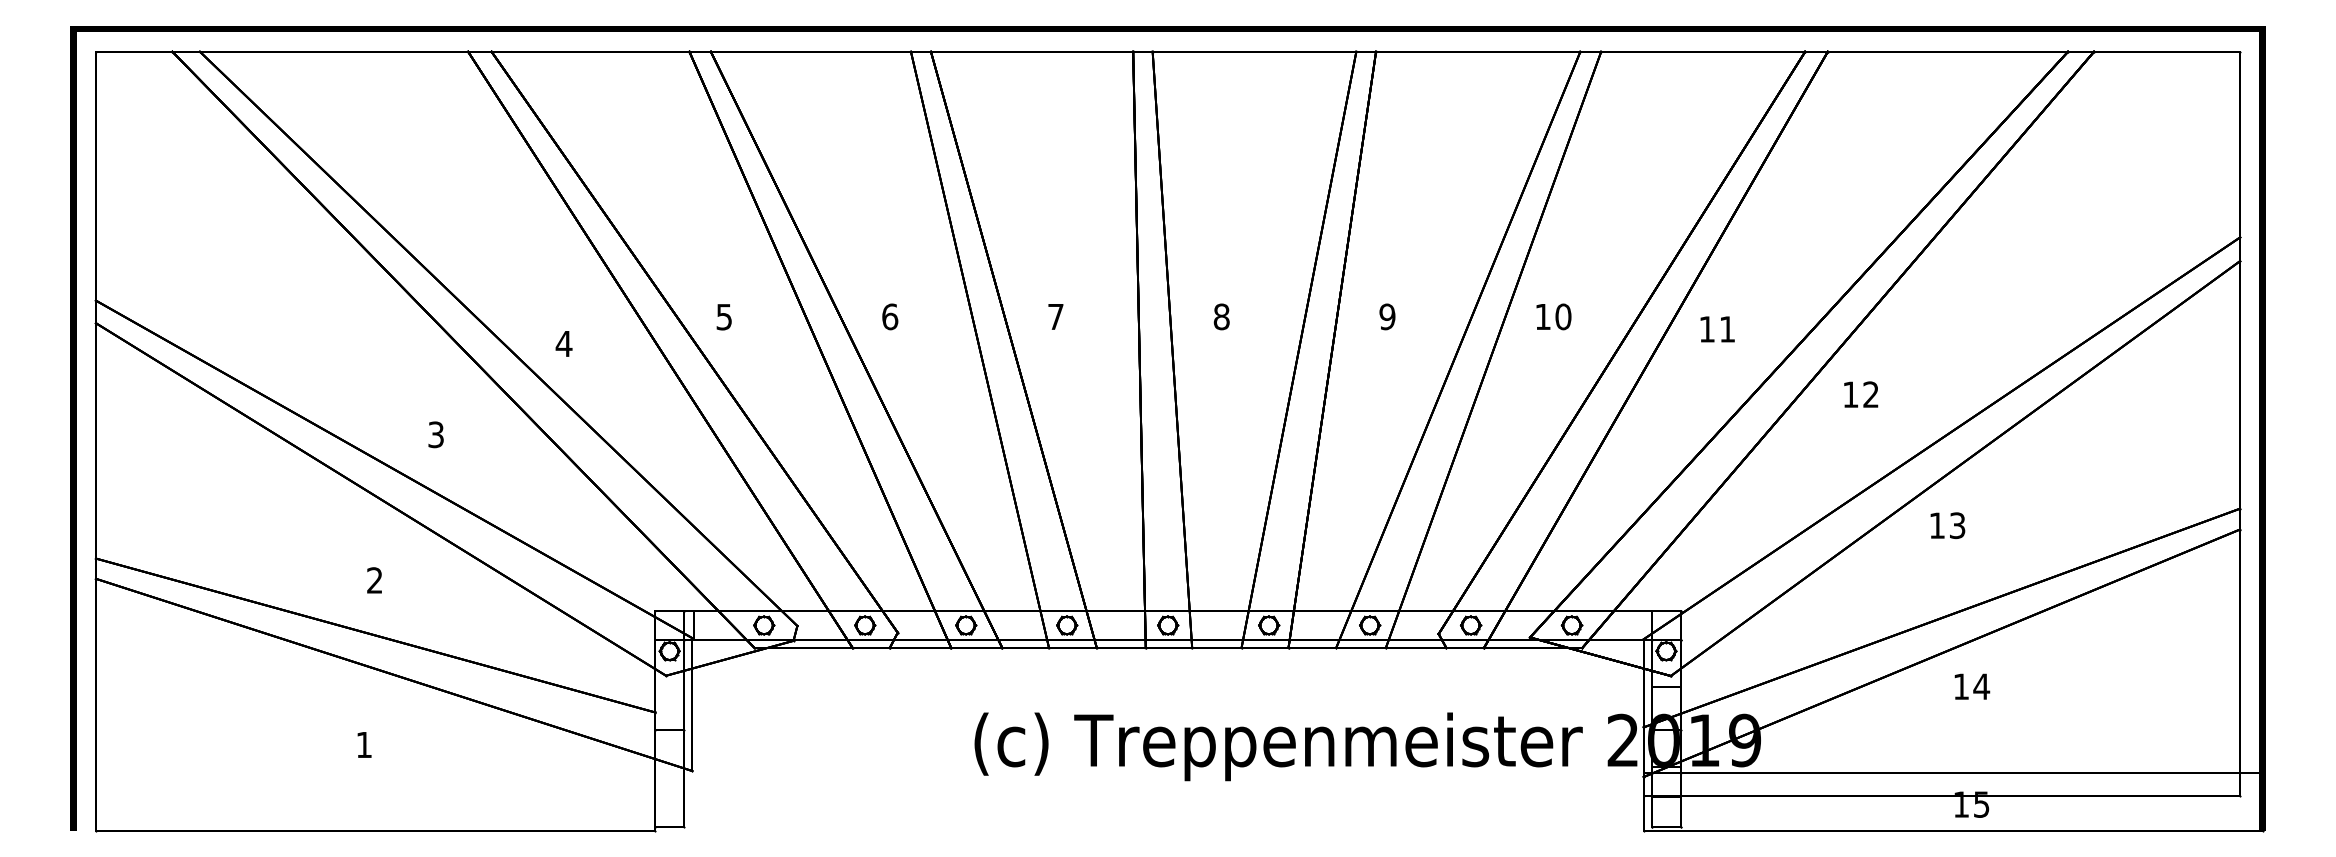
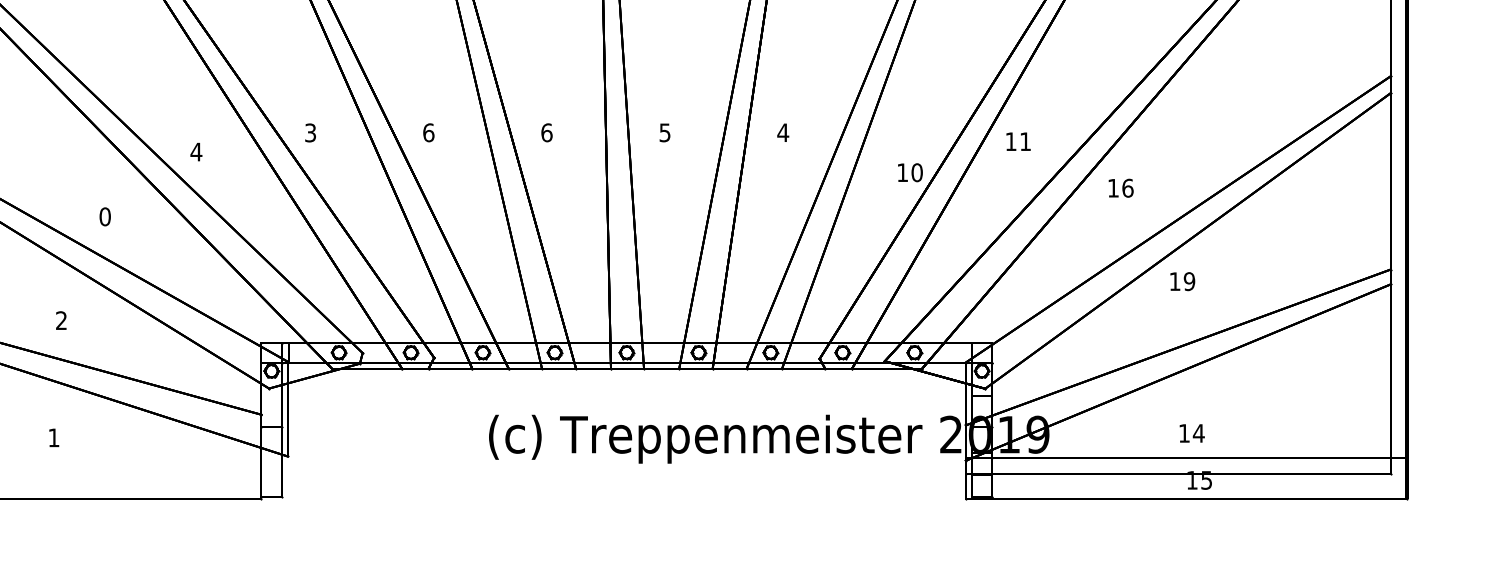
text: (724, 316) -> (310, 132), 5 -> 3
text: (1056, 316) -> (547, 132), 7 -> 6
text: (1221, 316) -> (664, 132), 8 -> 5
text: (1387, 316) -> (783, 132), 9 -> 4
text: (1553, 316) -> (910, 172), moved
text: (1871, 394) -> (1128, 188), 12 -> 16
text: (436, 434) -> (105, 216), 3 -> 0
text: (1957, 525) -> (1189, 281), 13 -> 19
text: (1972, 686) -> (1192, 433), moved

